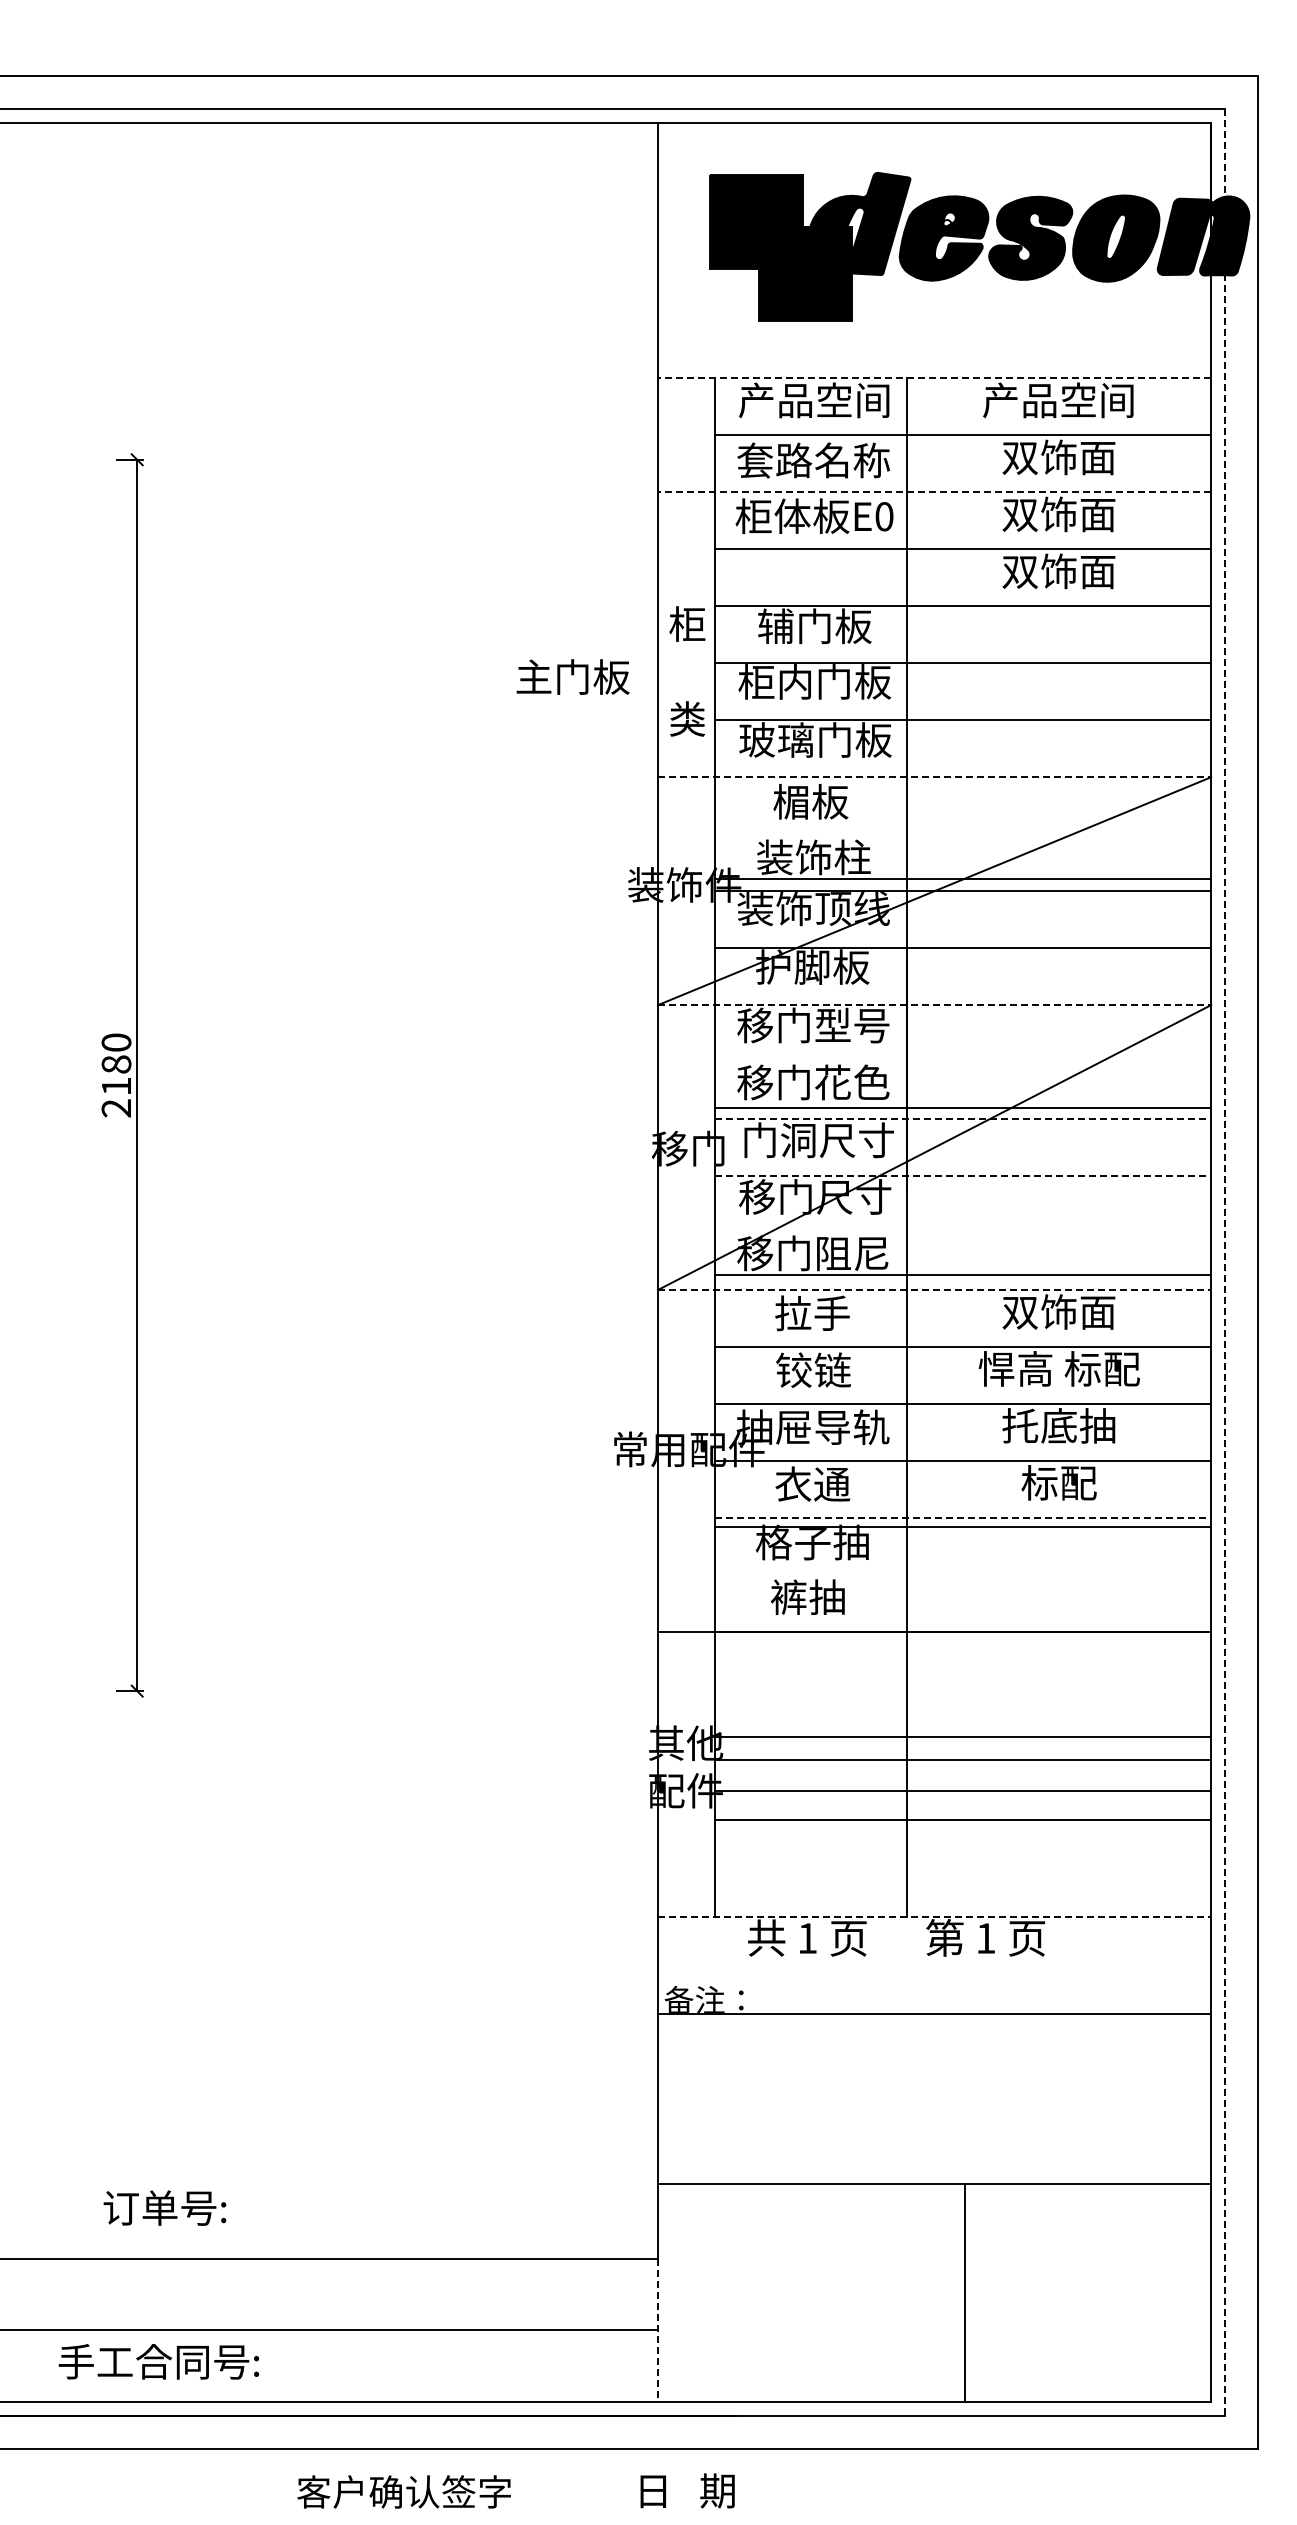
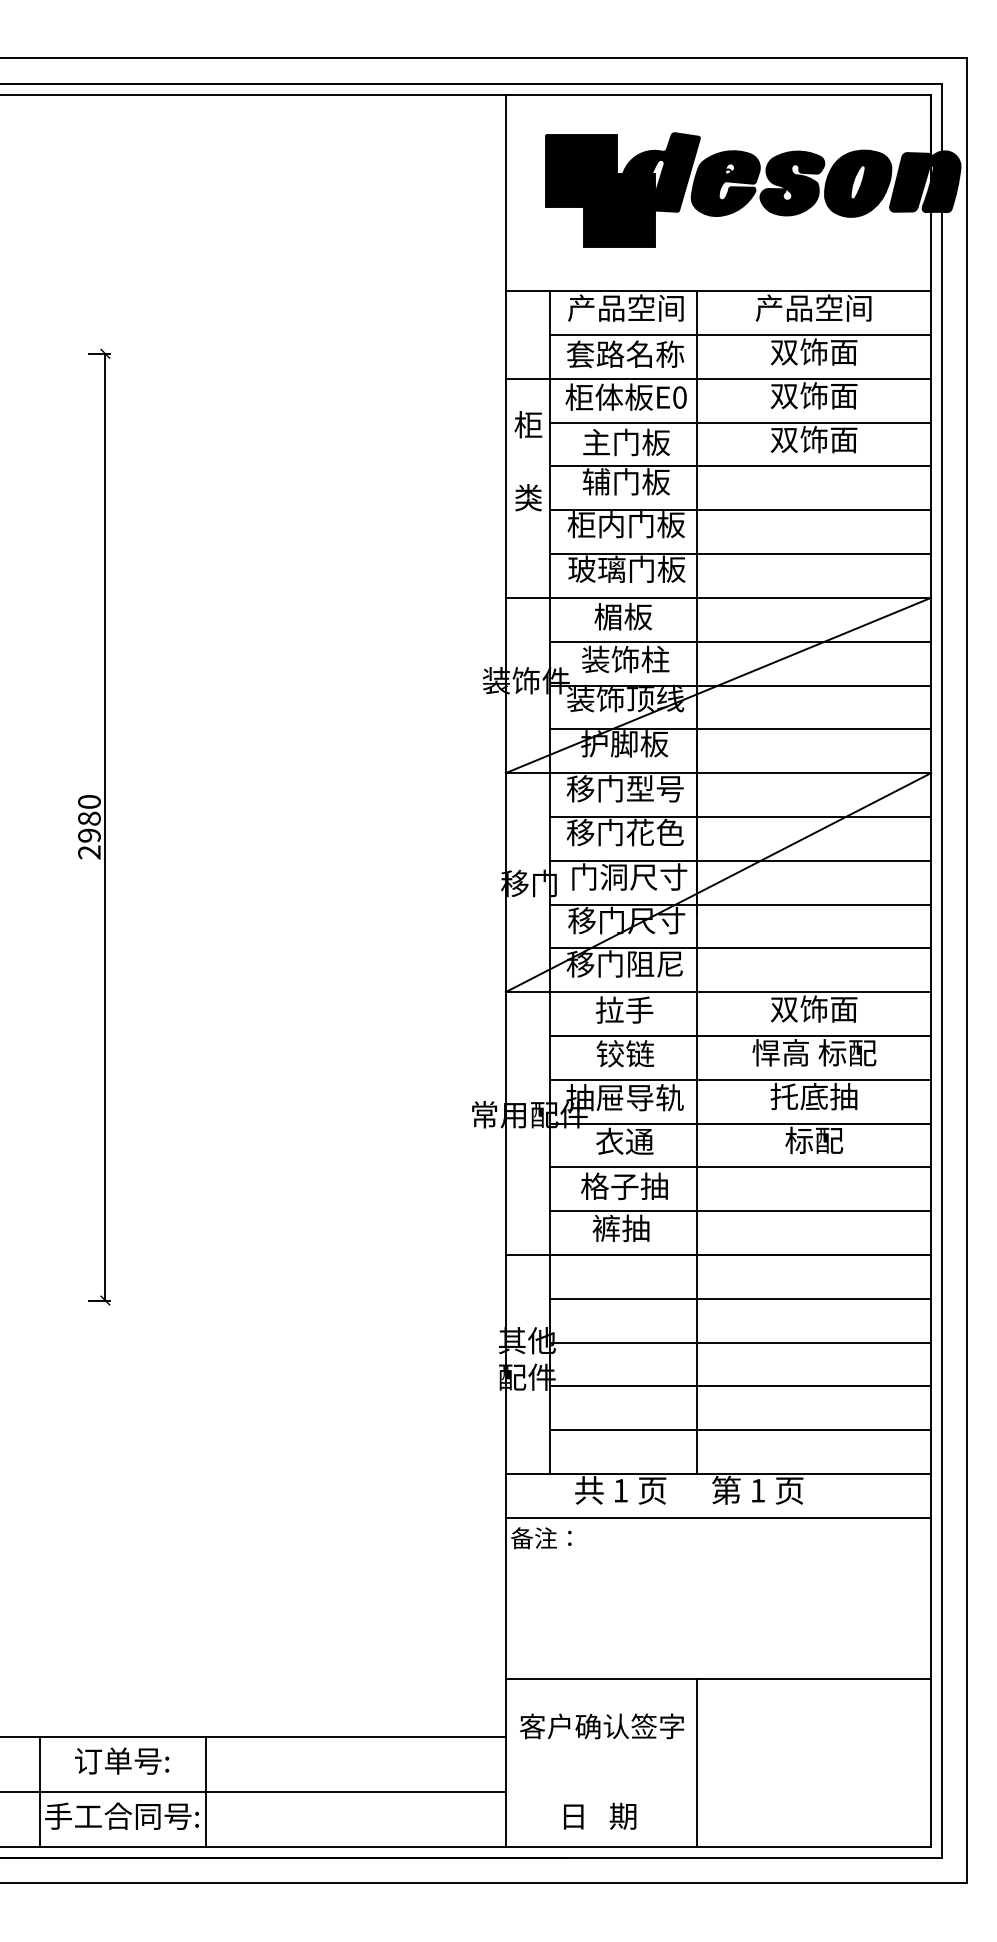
line: (934, 378) -> (718, 291), dashed -> solid
line: (934, 492) -> (718, 378), dashed -> solid
text: (687, 671) -> (528, 461), moved
text: (572, 676) -> (626, 441), moved
line: (934, 777) -> (718, 598), dashed -> solid
line: (963, 879) -> (740, 641), moved
line: (934, 1005) -> (718, 773), dashed -> solid
text: (116, 1086) -> (89, 835), 2180 -> 2980
line: (963, 1108) -> (740, 817), moved
line: (963, 1119) -> (740, 861), dashed -> solid
line: (963, 1176) -> (740, 904), dashed -> solid
line: (1225, 1262) -> (942, 971), dashed -> solid
line: (963, 1275) -> (740, 948), moved
line: (934, 1290) -> (718, 992), dashed -> solid
line: (963, 1517) -> (740, 1167), dashed -> solid
line: (963, 1526) -> (740, 1210), moved
line: (963, 1736) -> (740, 1298), moved
line: (963, 1759) -> (740, 1386), moved
line: (963, 1790) -> (740, 1342), moved
line: (963, 1819) -> (740, 1430), moved
line: (934, 1916) -> (718, 1473), dashed -> solid
line: (934, 2013) -> (718, 1517), moved
text: (164, 2207) -> (121, 1760), moved
line: (965, 2292) -> (696, 1762), moved
line: (51, 2329) -> (39, 1791), added
line: (268, 2330) -> (206, 1792), added
line: (657, 2330) -> (505, 1792), dashed -> solid
text: (687, 2490) -> (599, 1816), moved
text: (403, 2491) -> (601, 1726), moved

